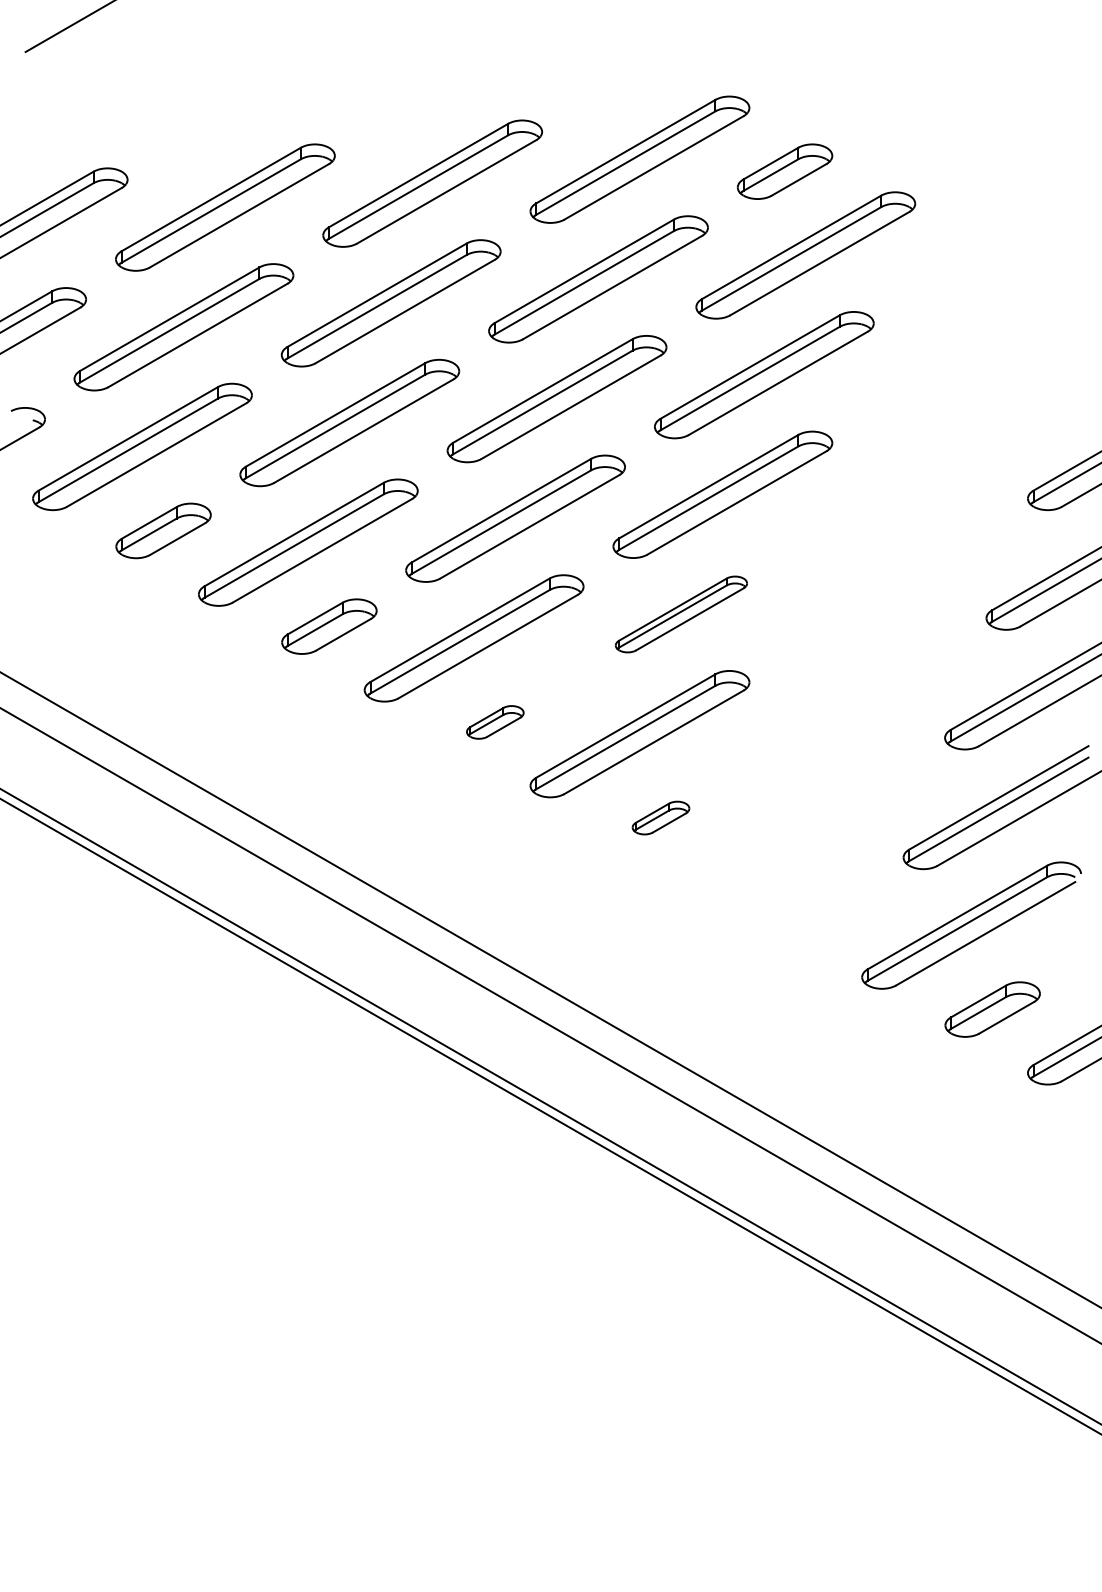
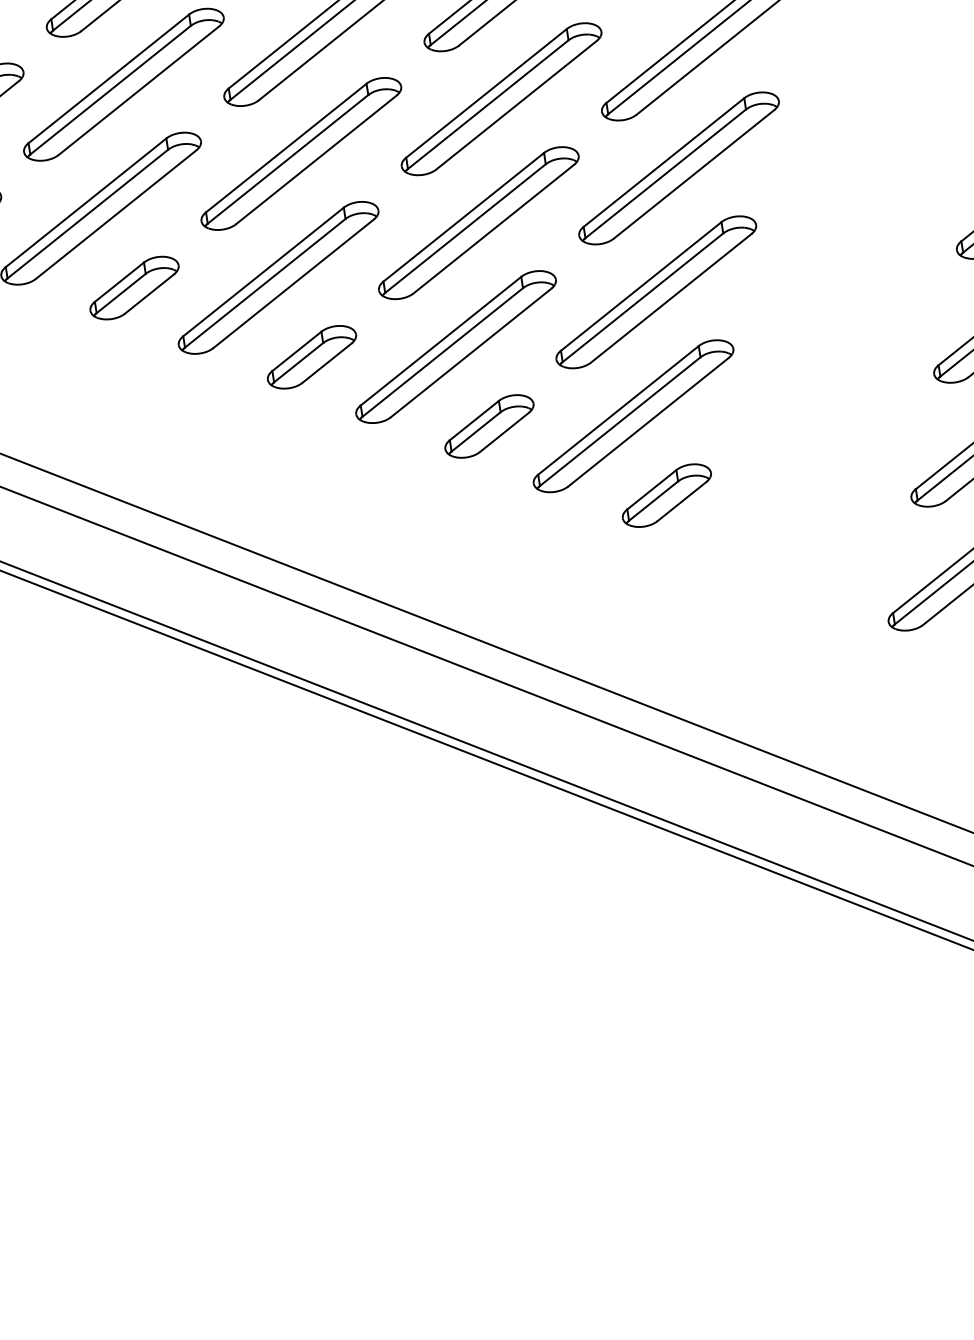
part: (681, 614) -> (656, 292), size x1.67
part: (495, 722) -> (489, 426), size x1.67
part: (660, 817) -> (666, 495), size x1.67

